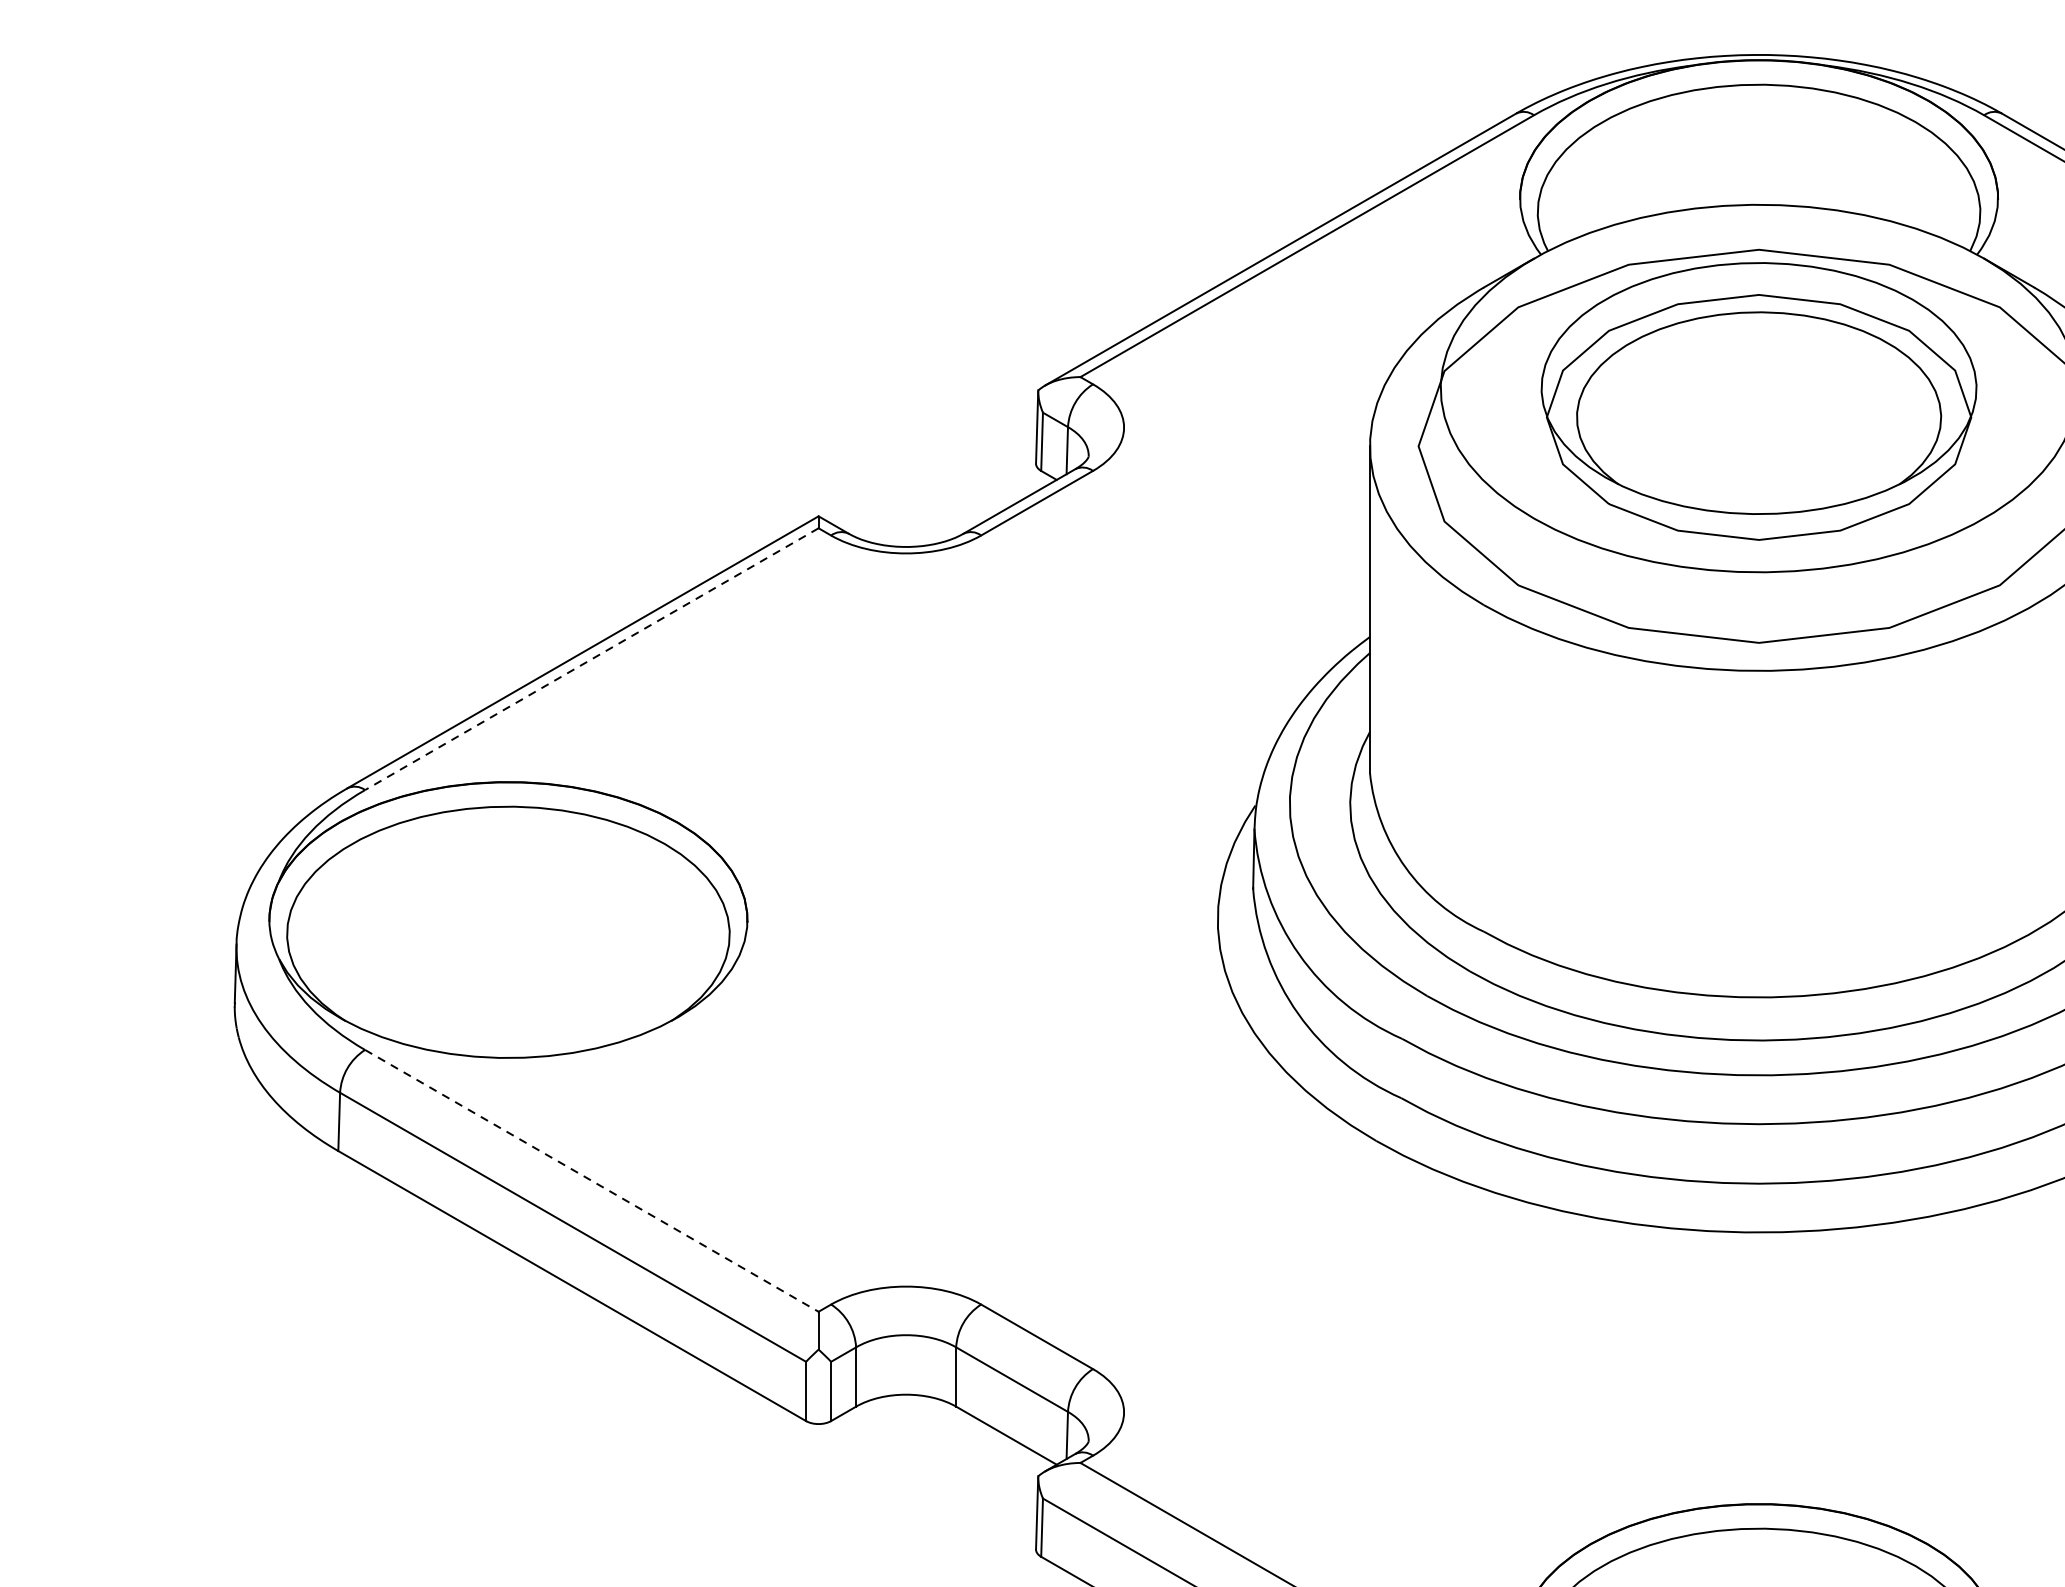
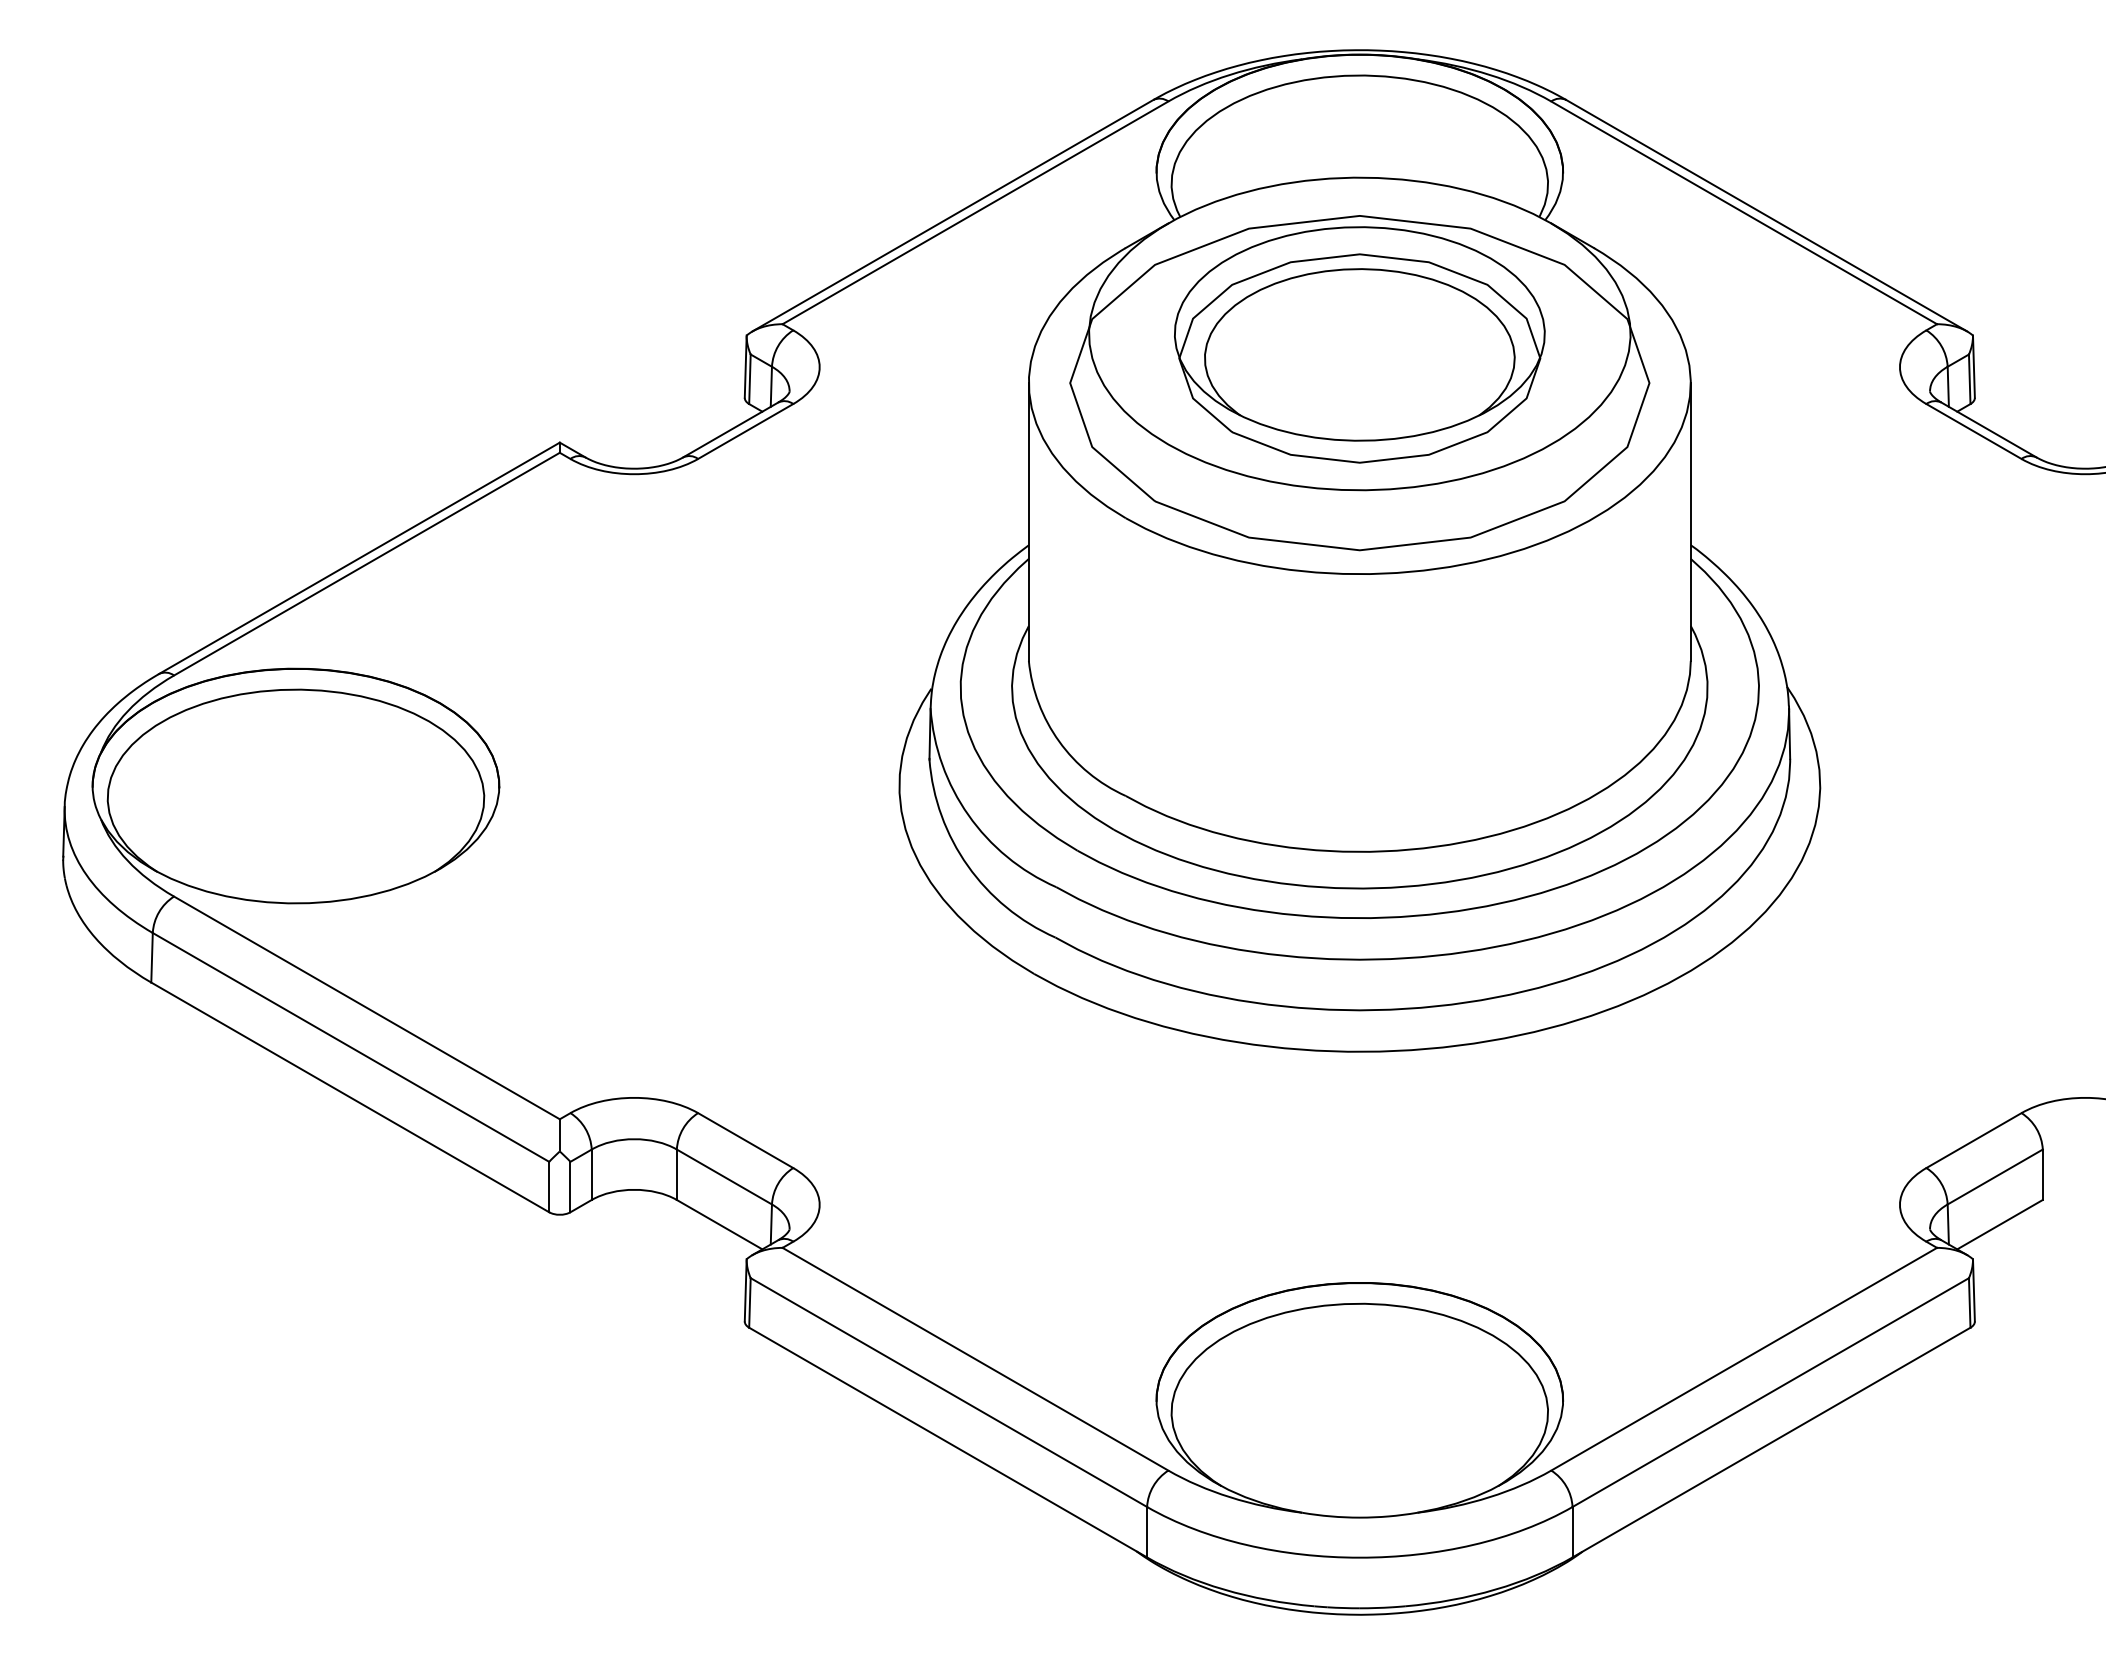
line: (591, 659) -> (366, 564), dashed -> solid
line: (591, 1180) -> (366, 1007), dashed -> solid

